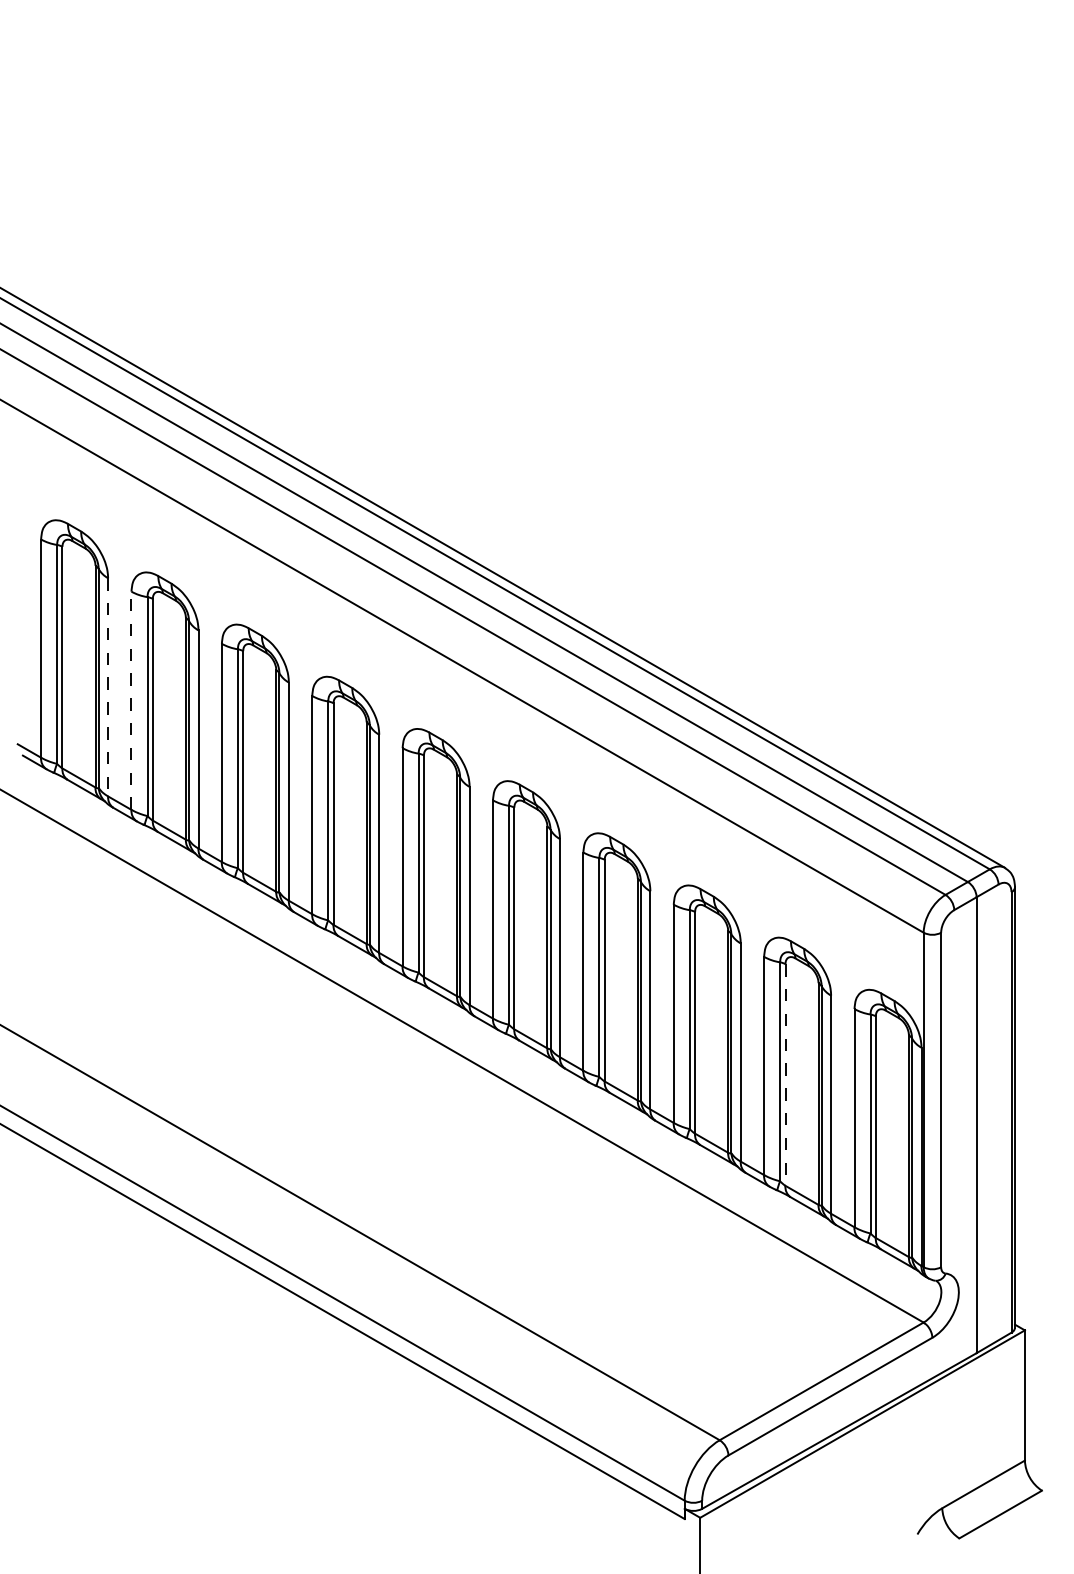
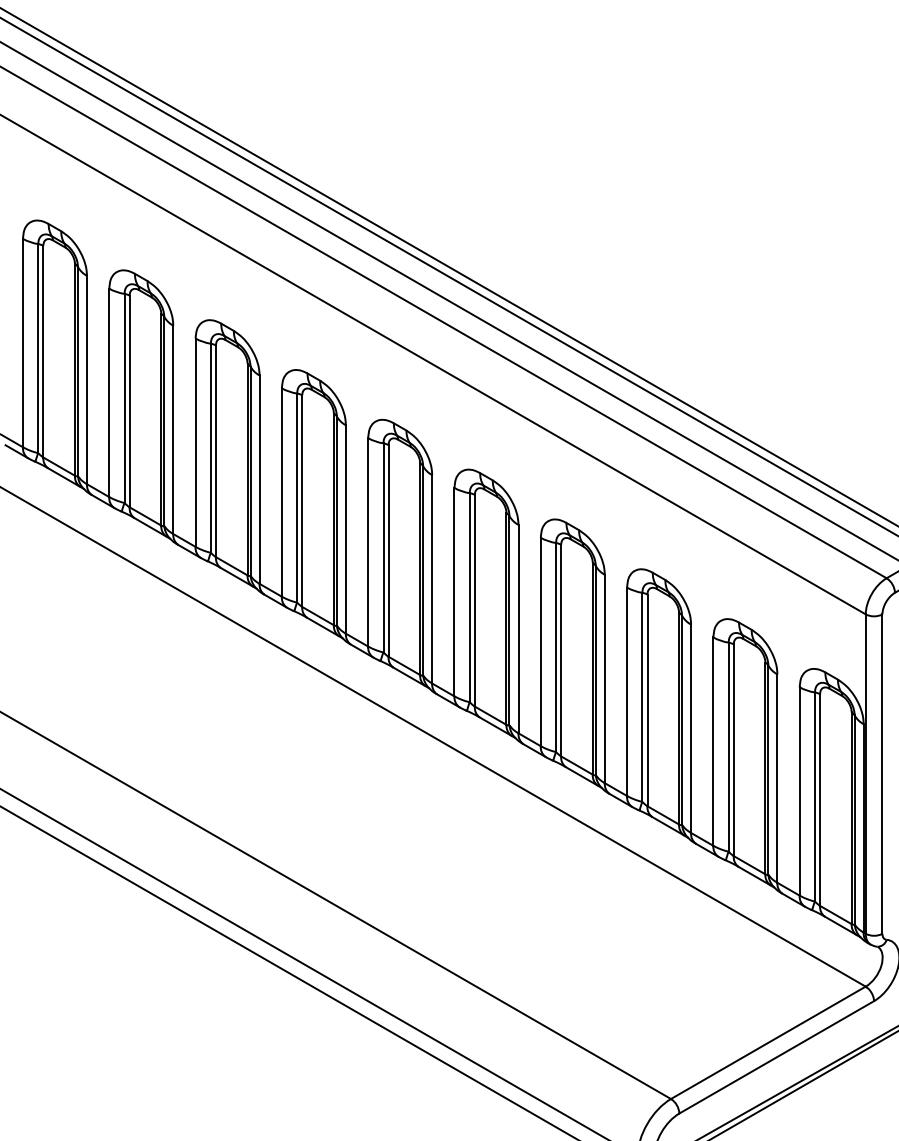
line: (108, 687) -> (87, 380), dashed -> solid
line: (131, 700) -> (109, 392), dashed -> solid
line: (785, 1075) -> (733, 750), dashed -> solid

